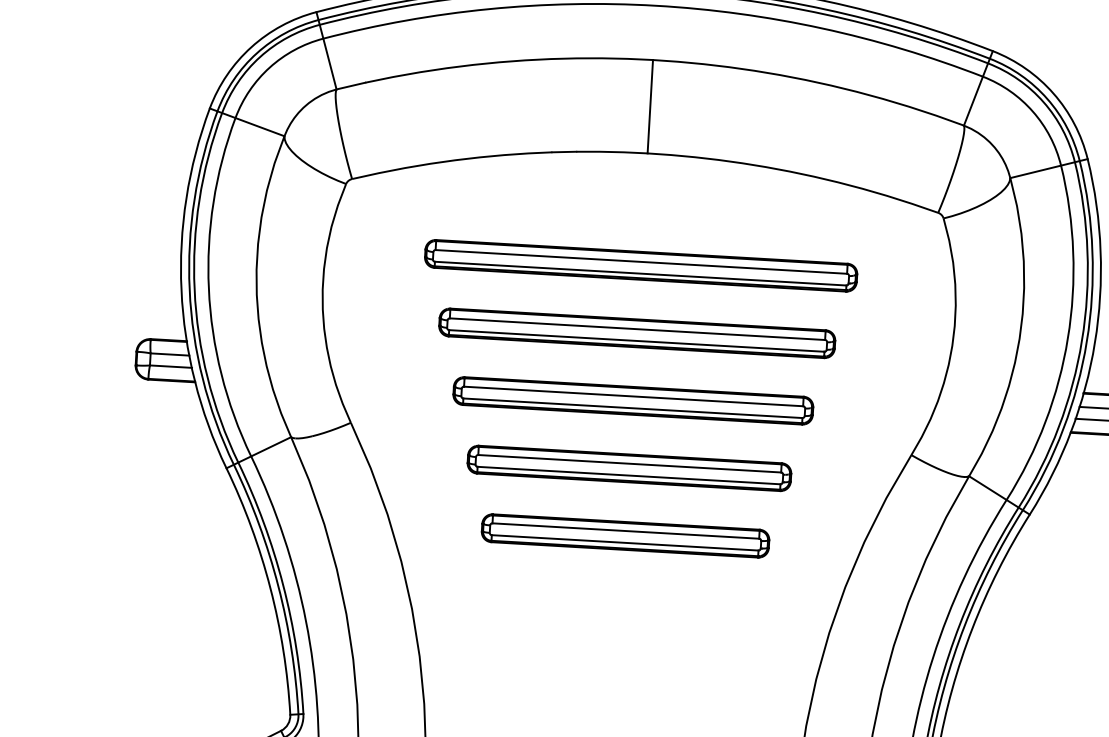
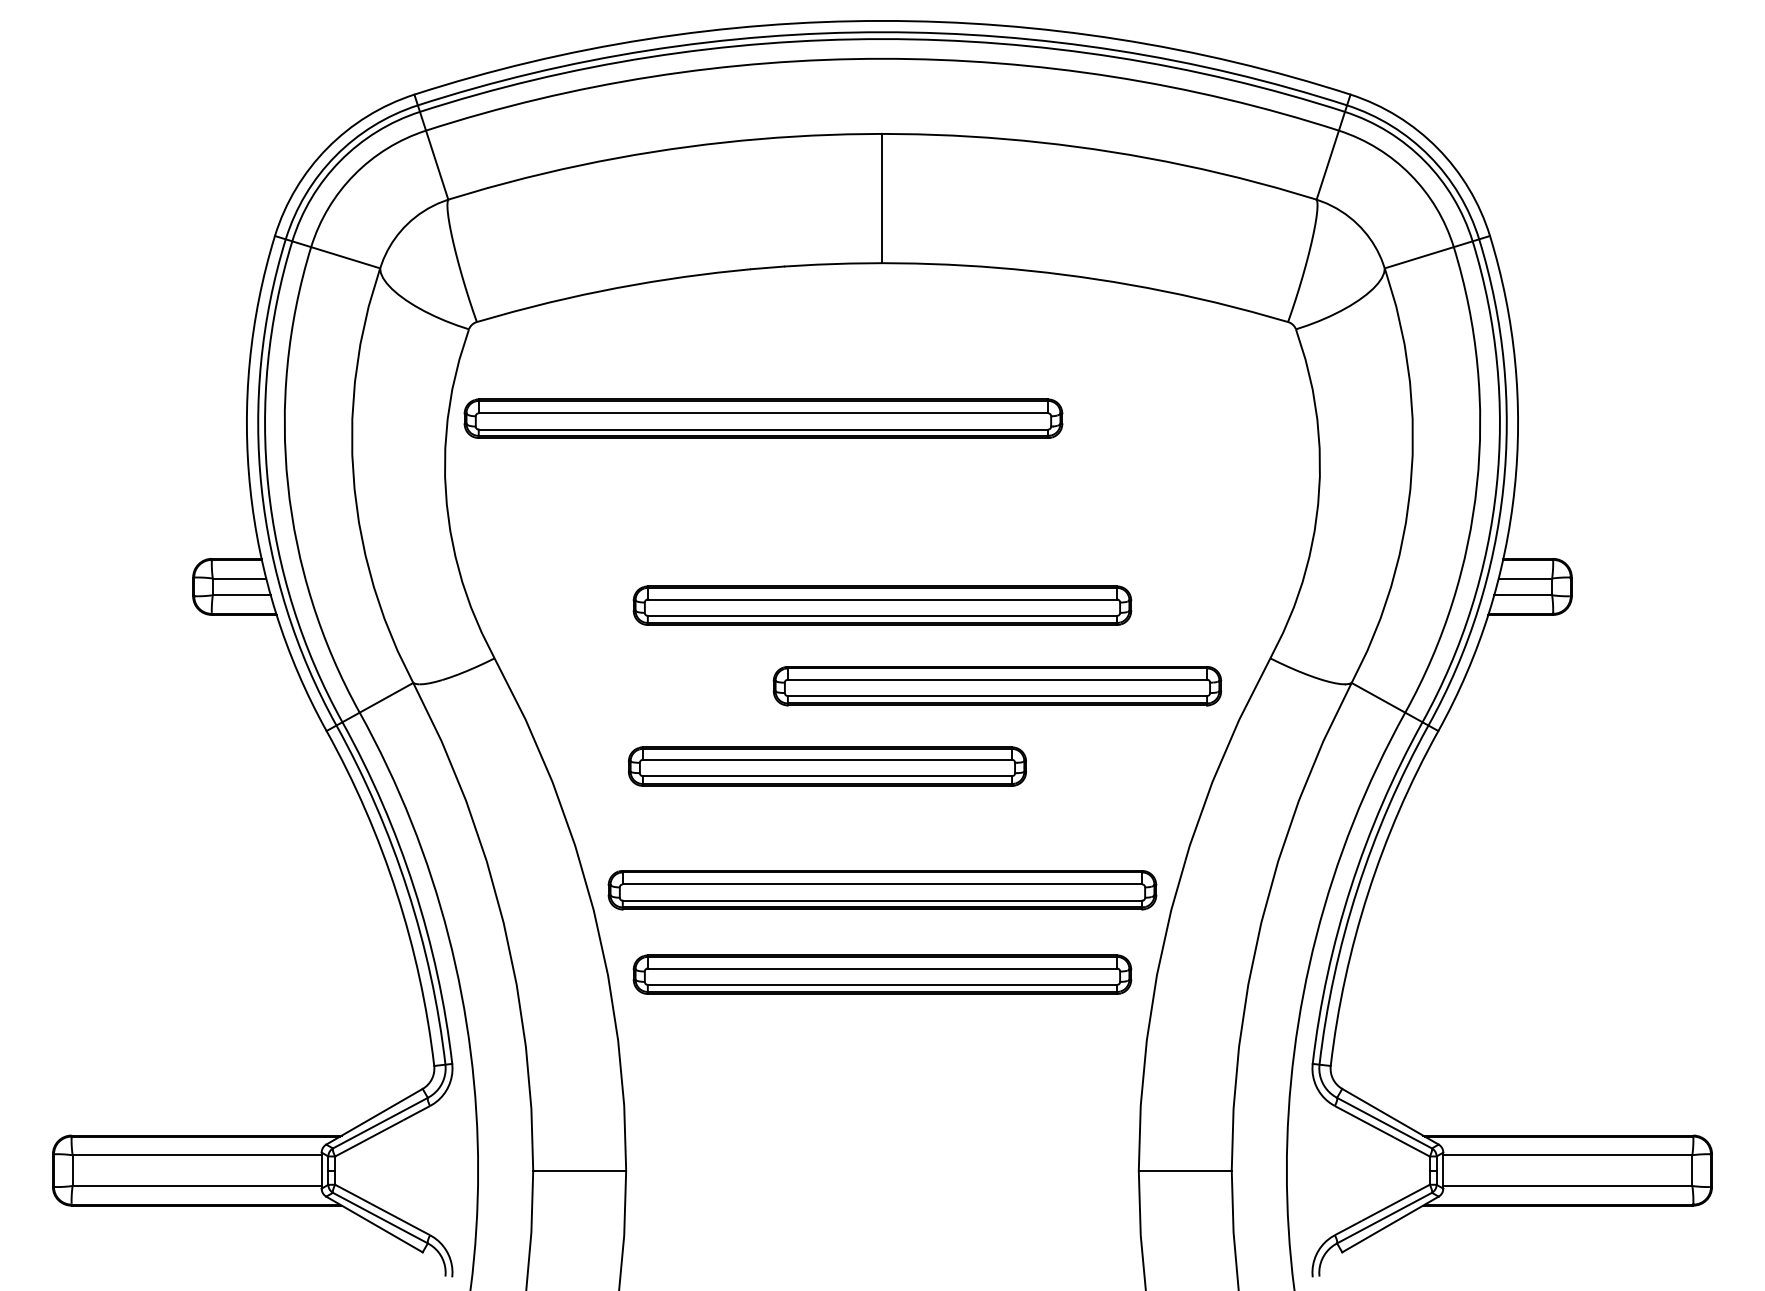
part: (641, 265) -> (763, 418), moved
part: (637, 333) -> (882, 890), moved
part: (629, 468) -> (997, 686), moved
part: (625, 535) -> (827, 766), moved
part: (618, 667) -> (882, 974), added

